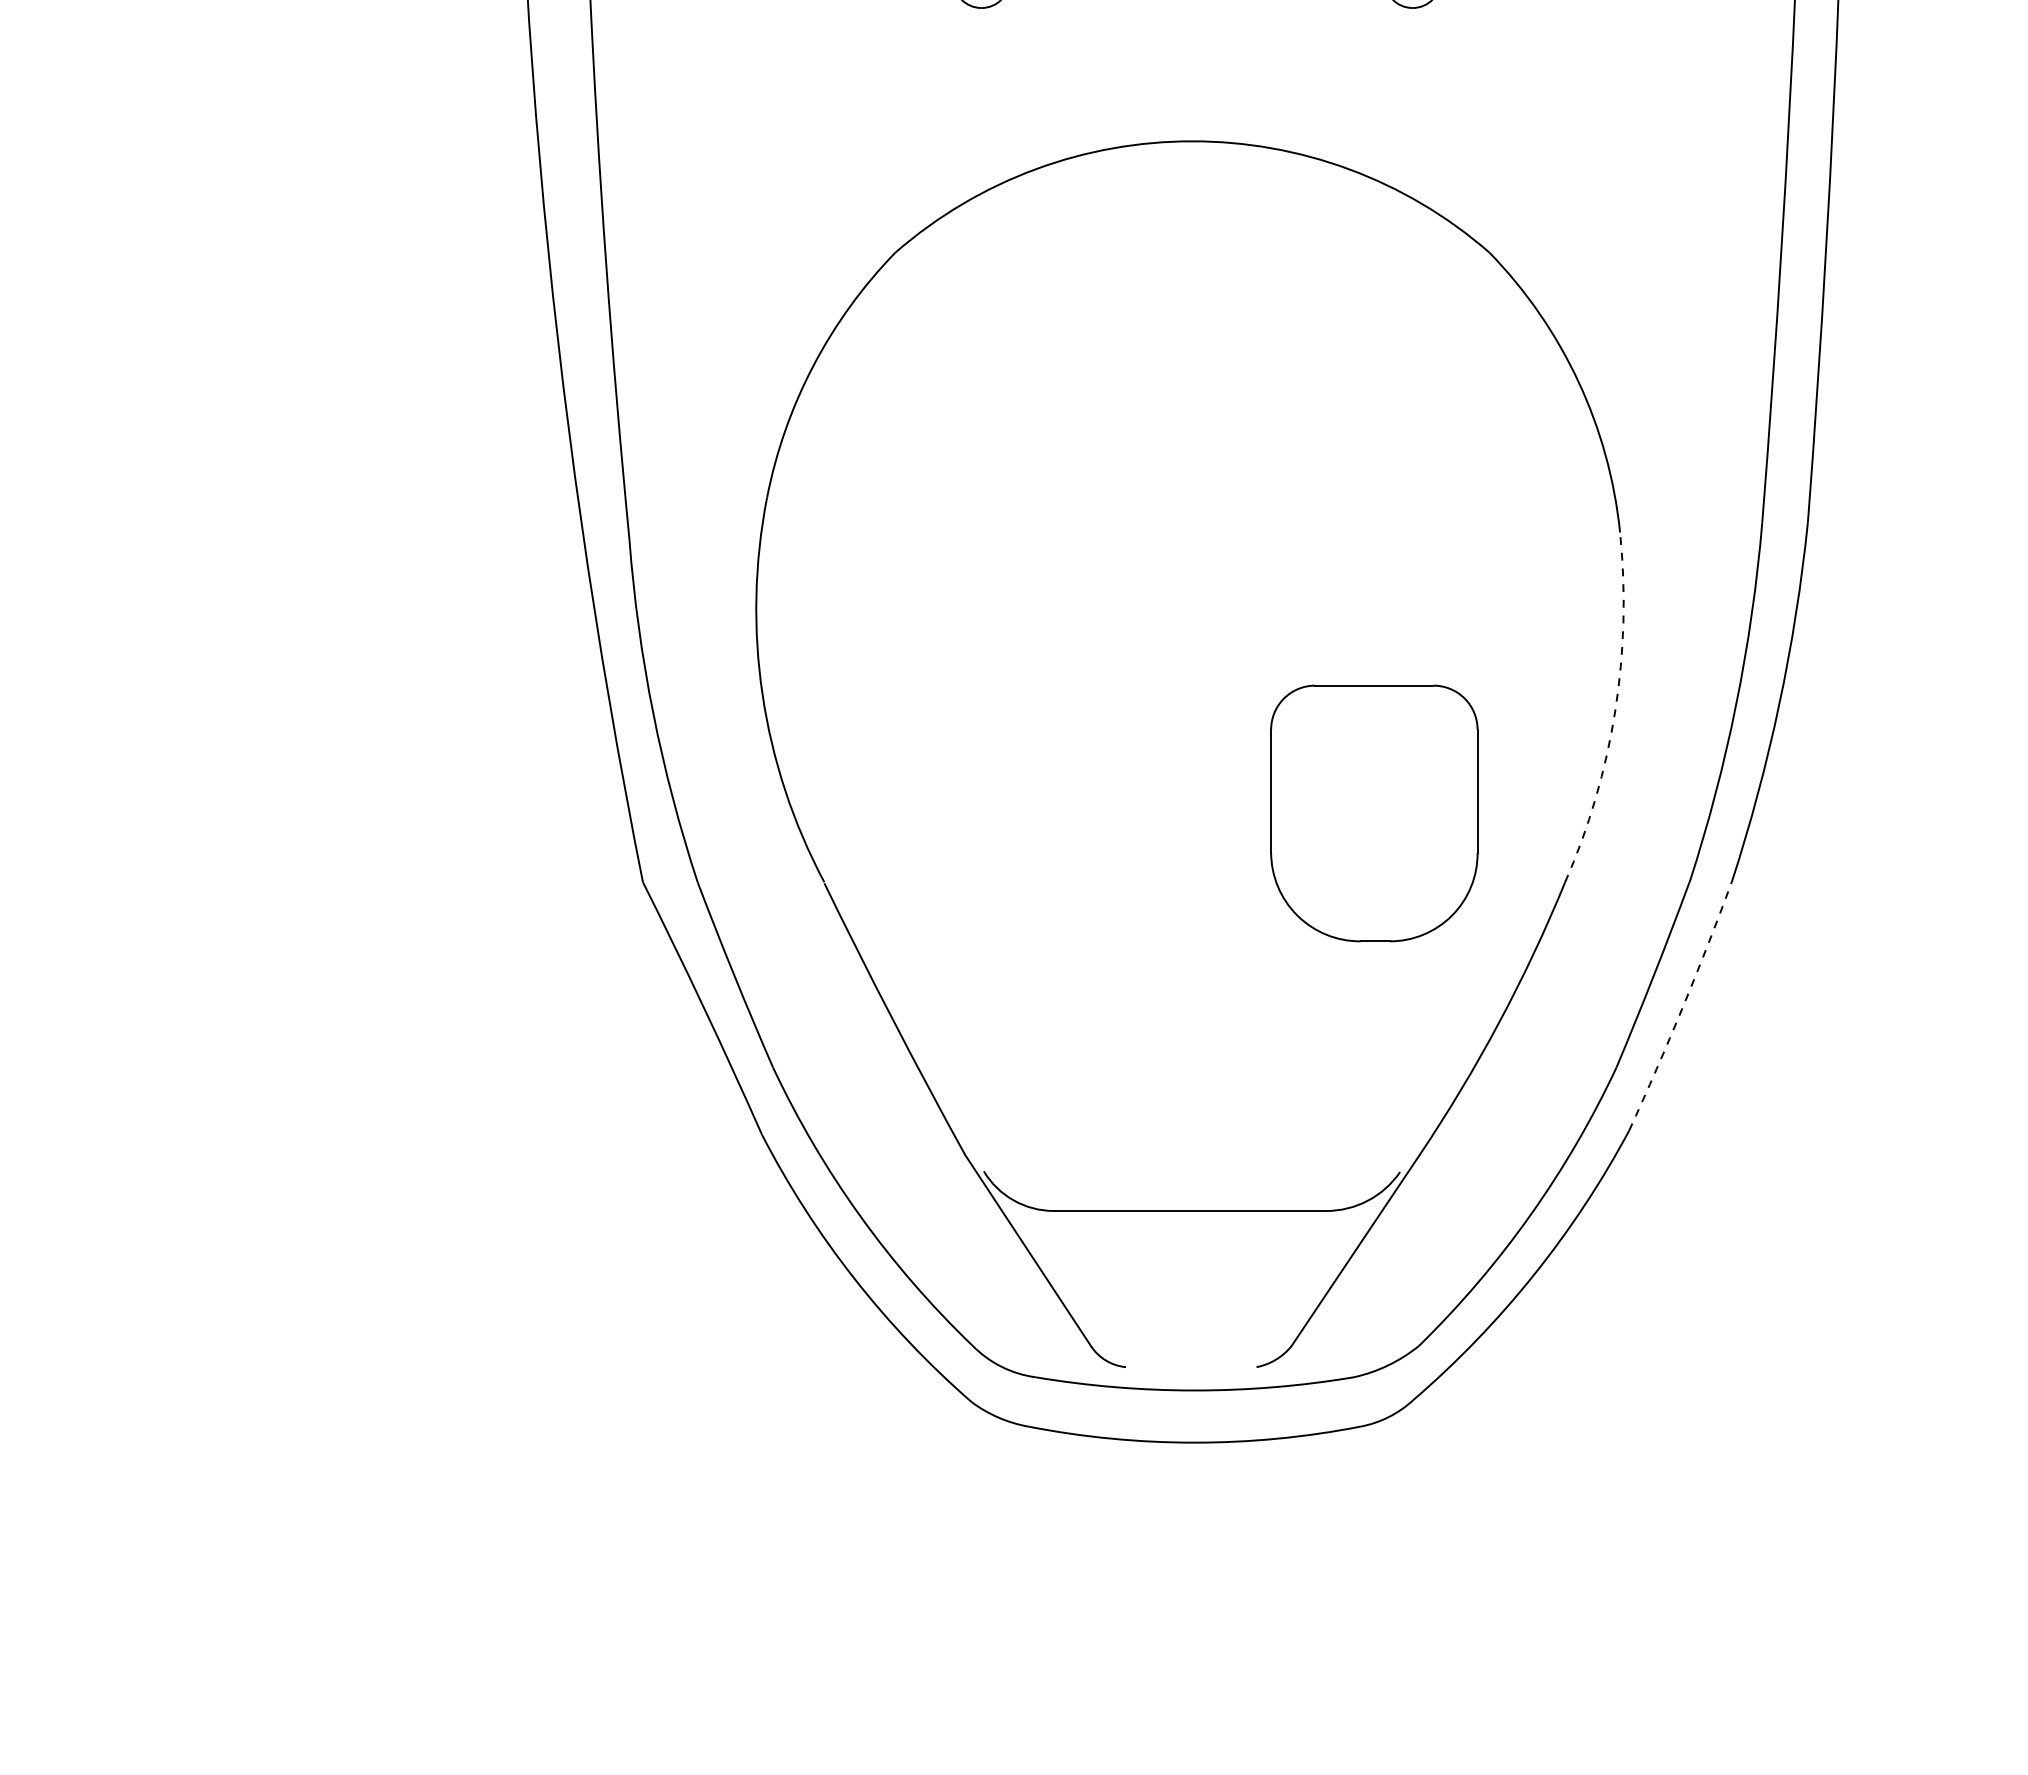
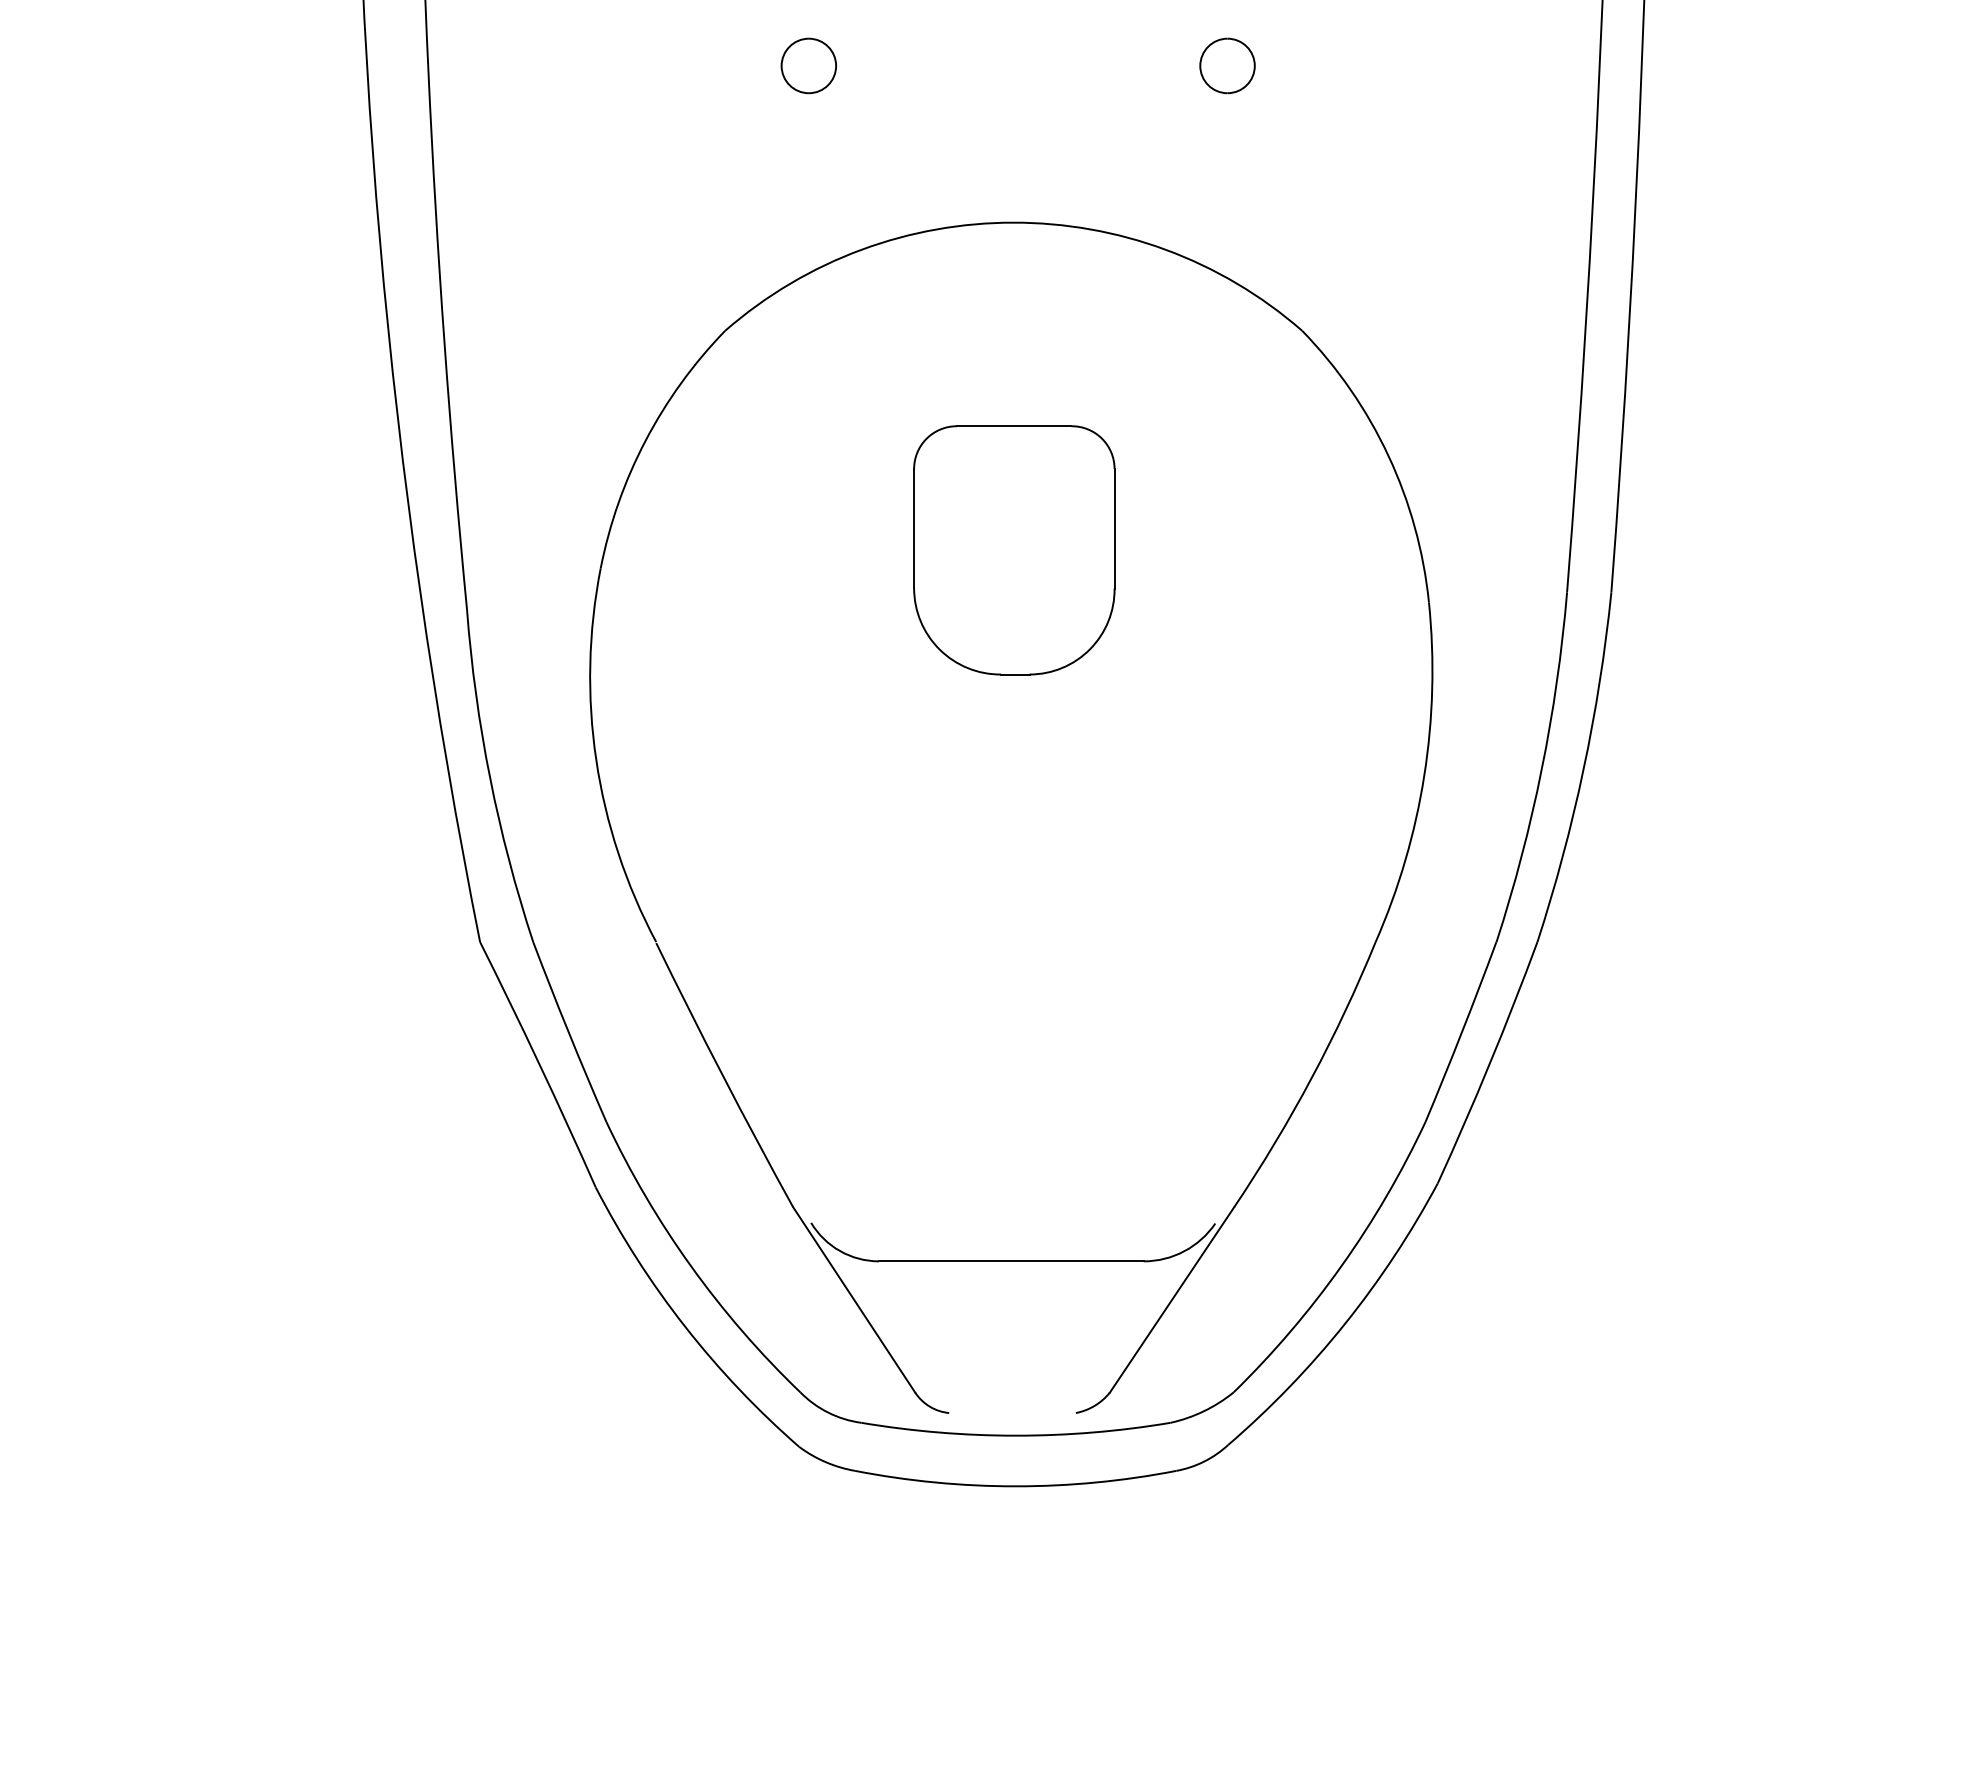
arc: (1615, 710) -> (1424, 775), dashed -> solid
part: (1374, 813) -> (1014, 550), moved
arc: (1682, 1007) -> (1489, 1063), dashed -> solid

